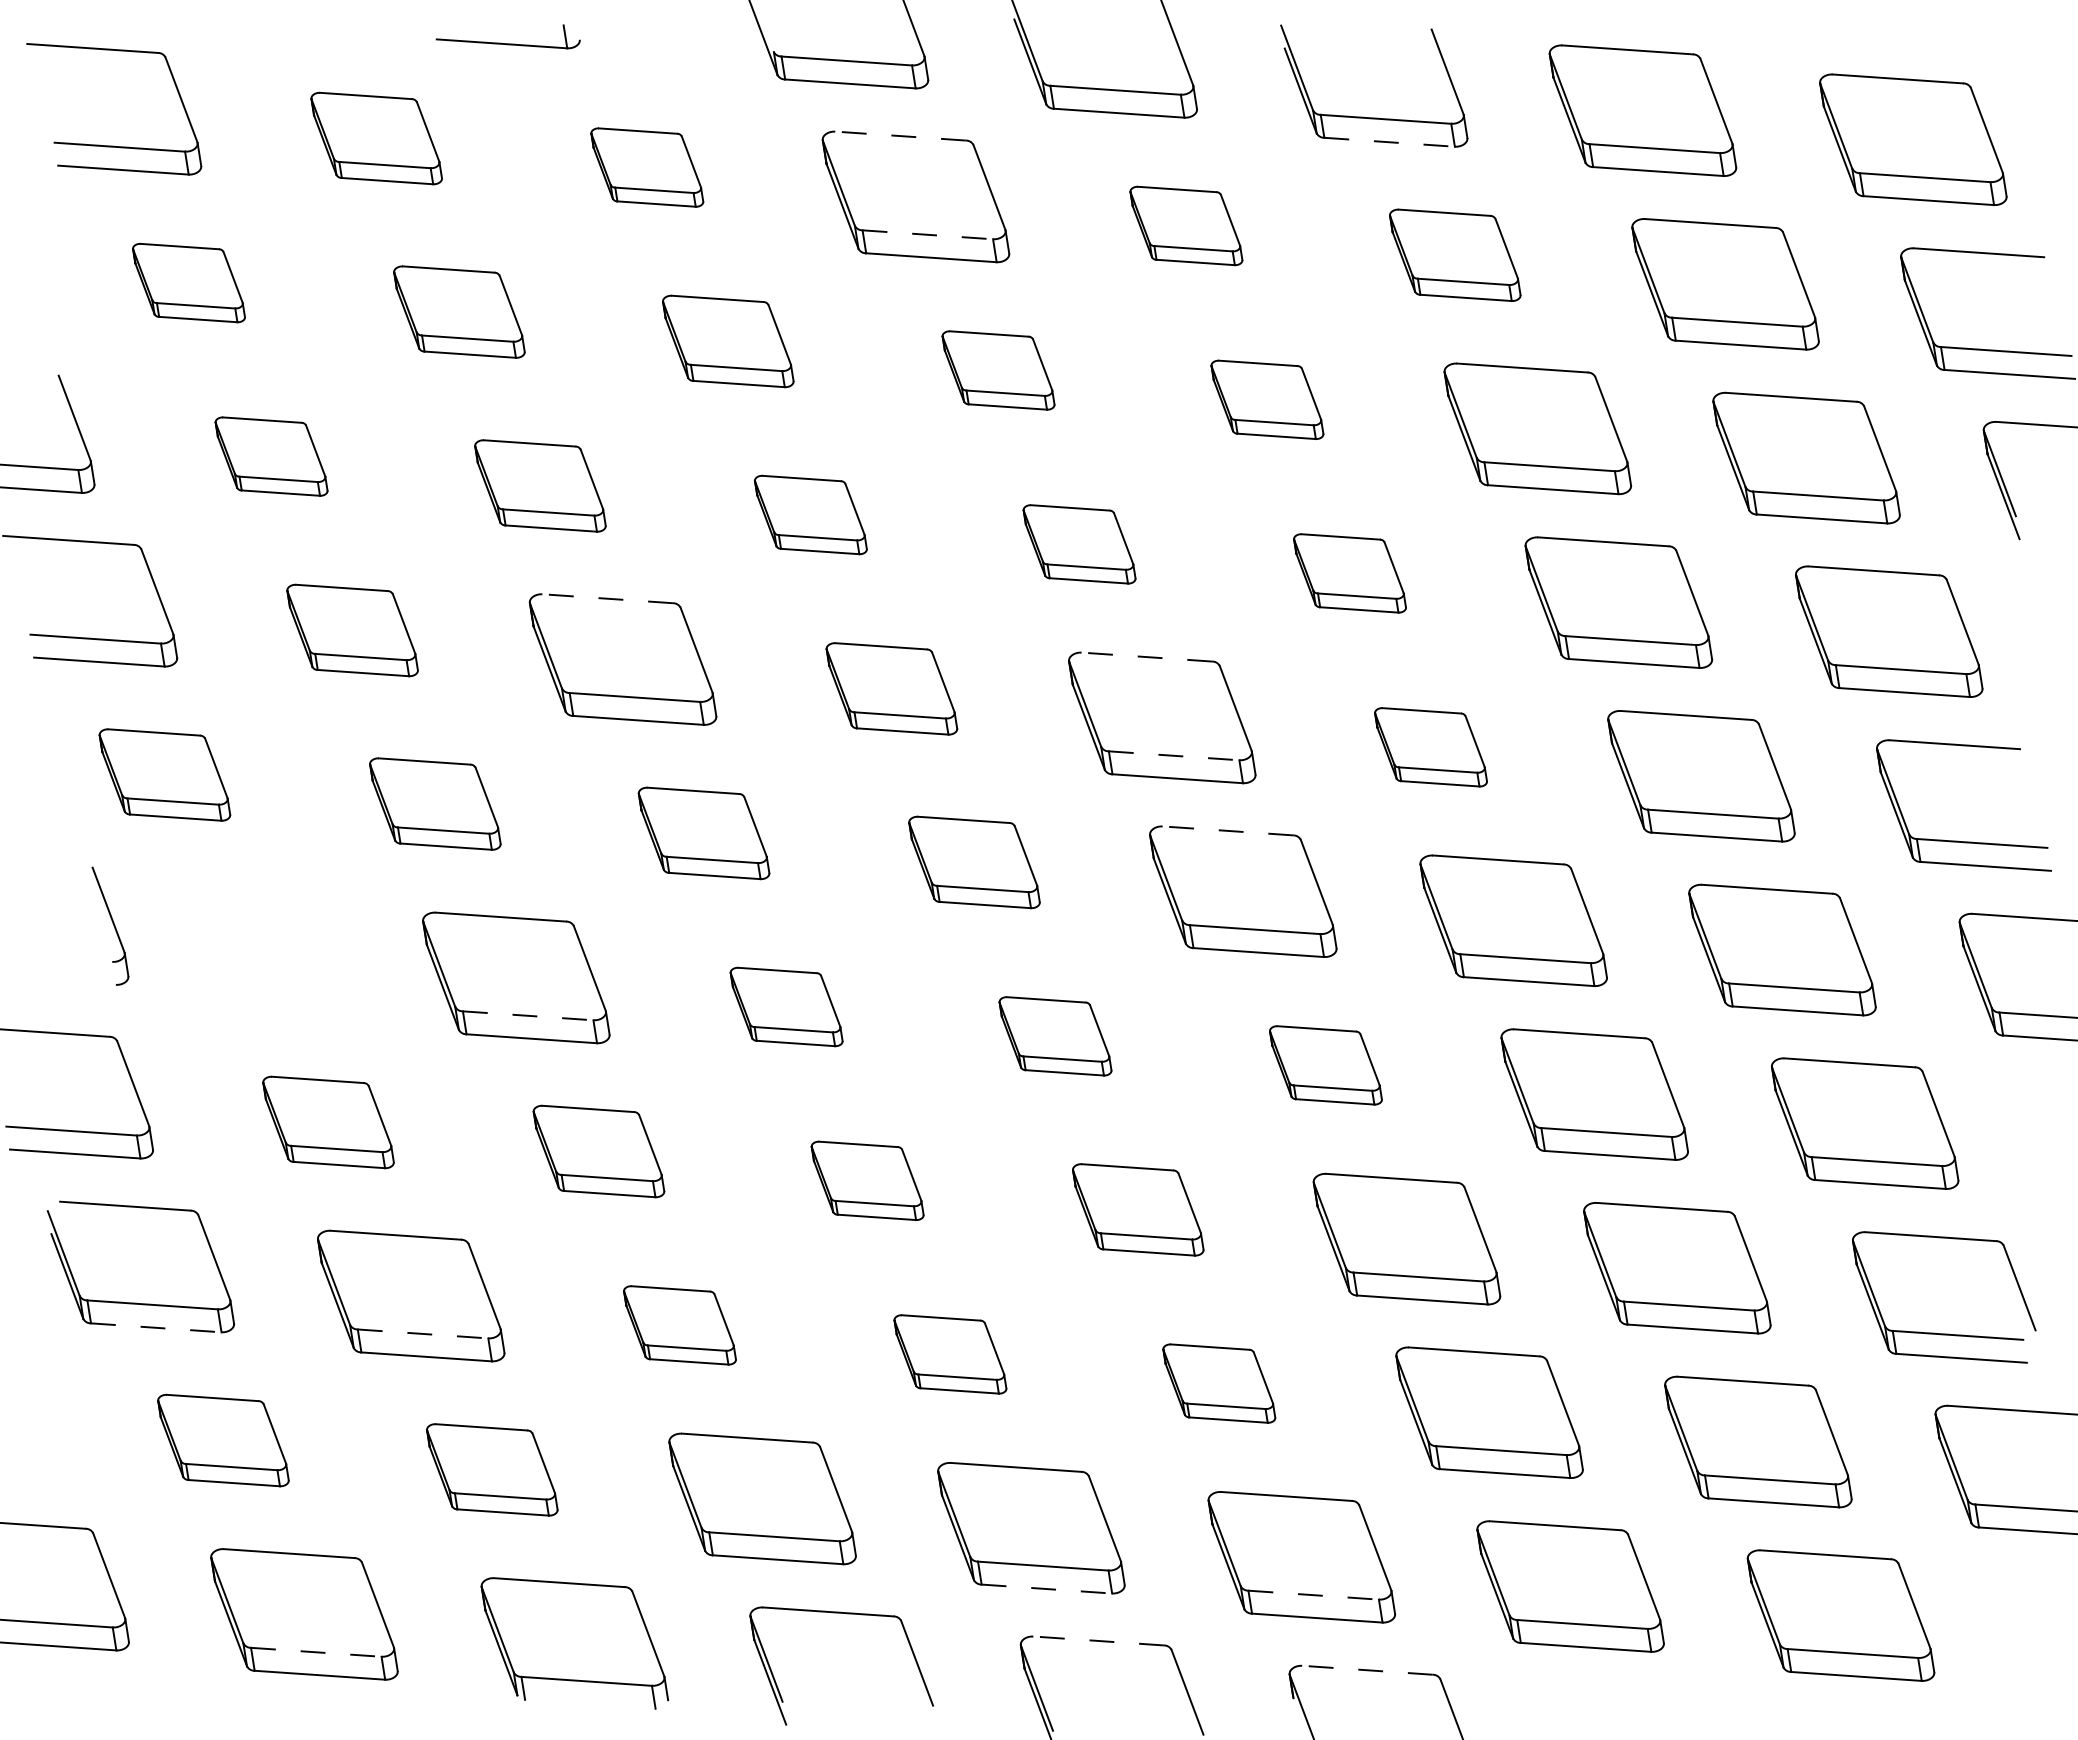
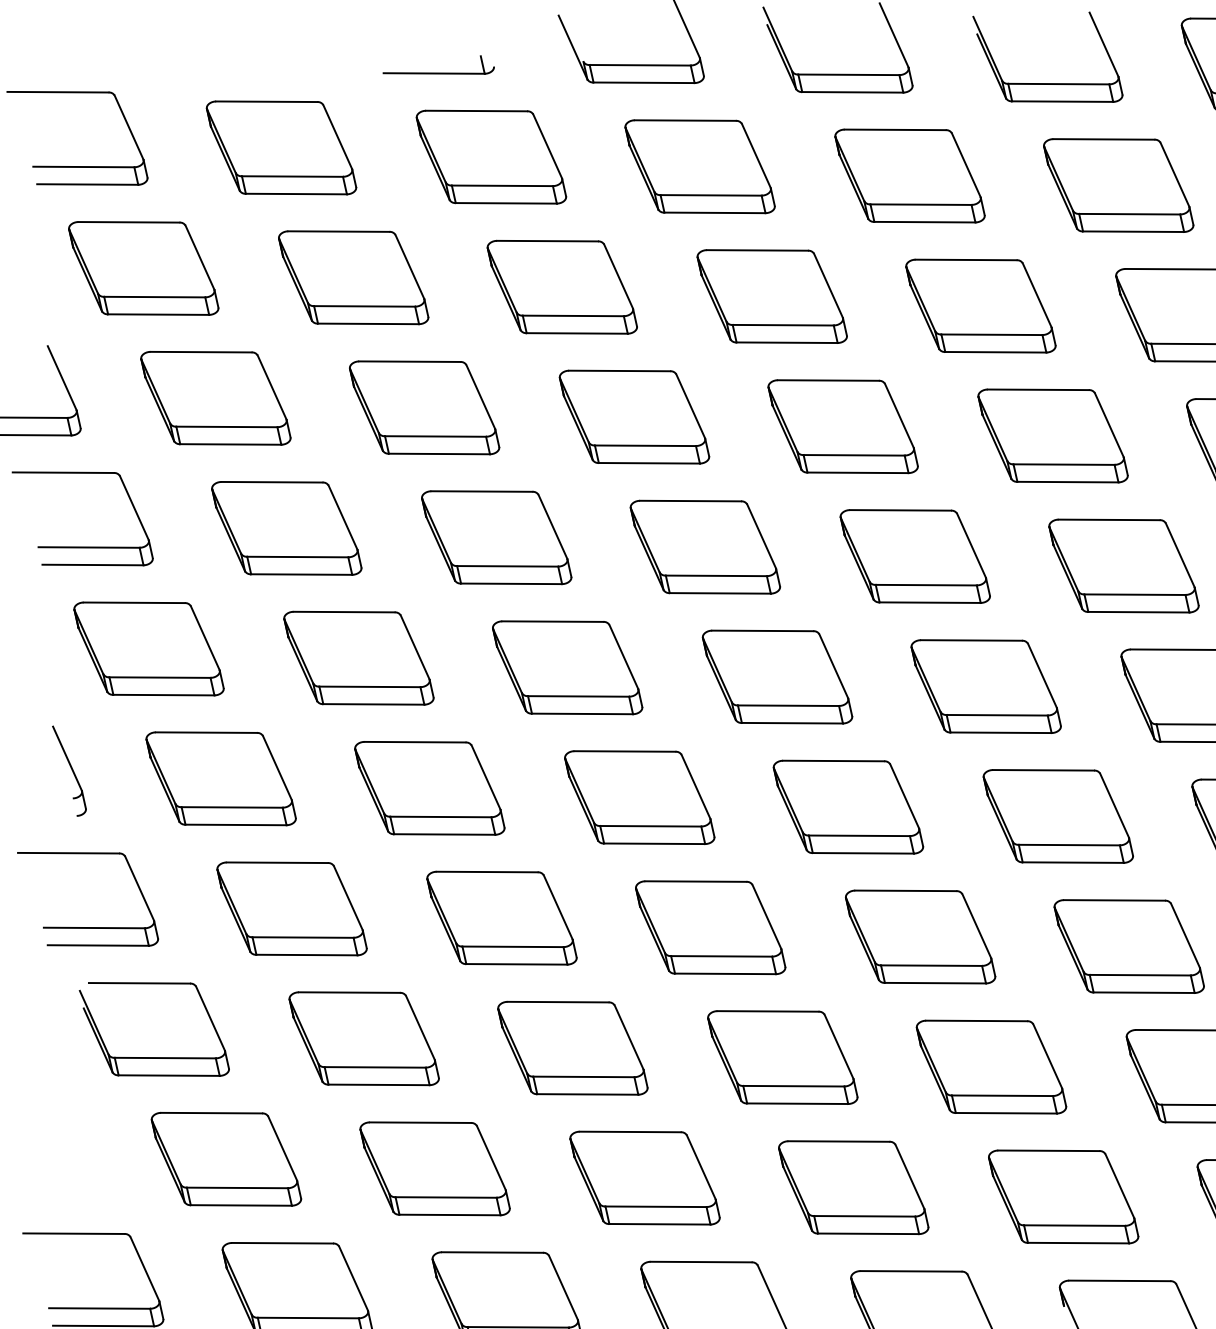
part: (507, 43) -> (438, 72), moved
line: (900, 136) -> (685, 120), dashed -> solid
part: (376, 138) -> (281, 147), size x1.43
line: (1390, 142) -> (1063, 101), dashed -> solid
part: (647, 167) -> (491, 157), size x1.67
part: (1186, 225) -> (910, 175), size x1.67
line: (928, 234) -> (711, 195), dashed -> solid
part: (1455, 255) -> (1118, 185), size x1.43
part: (188, 282) -> (143, 268), size x1.67
part: (459, 311) -> (353, 277), size x1.43
part: (728, 341) -> (562, 287), size x1.43
part: (998, 370) -> (772, 296), size x1.67
part: (1267, 399) -> (981, 305), size x1.67
part: (271, 456) -> (215, 398), size x1.67
part: (540, 485) -> (424, 407), size x1.43
part: (810, 514) -> (634, 416), size x1.67
part: (1079, 544) -> (843, 426), size x1.67
part: (1349, 573) -> (1052, 436), size x1.67
line: (607, 598) -> (481, 491), dashed -> solid
part: (352, 630) -> (286, 528), size x1.43
line: (1146, 657) -> (900, 510), dashed -> solid
part: (891, 688) -> (705, 546), size x1.43
part: (1430, 747) -> (1123, 566), size x1.67
line: (1174, 755) -> (926, 584), dashed -> solid
part: (164, 774) -> (148, 648), size x1.43
part: (435, 803) -> (359, 657), size x1.43
line: (1227, 830) -> (971, 640), dashed -> solid
part: (703, 833) -> (567, 667), size x1.43
part: (974, 862) -> (777, 677), size x1.43
part: (110, 925) -> (69, 770), moved
part: (247, 948) -> (221, 778), added
part: (786, 1006) -> (639, 797), size x1.67
line: (528, 1015) -> (441, 816), dashed -> solid
part: (1055, 1036) -> (848, 807), size x1.67
part: (1325, 1065) -> (1058, 816), size x1.67
part: (328, 1122) -> (292, 908), size x1.43
part: (598, 1151) -> (501, 918), size x1.43
part: (867, 1180) -> (710, 927), size x1.67
part: (1138, 1209) -> (920, 936), size x1.43
part: (679, 1325) -> (572, 1048), size x1.67
line: (156, 1327) -> (169, 1075), dashed -> solid
line: (423, 1333) -> (375, 1067), dashed -> solid
part: (950, 1354) -> (782, 1057), size x1.67
part: (1219, 1383) -> (991, 1066), size x1.67
part: (223, 1440) -> (226, 1159), size x1.43
part: (492, 1469) -> (435, 1168), size x1.43
line: (1047, 1589) -> (869, 1234), dashed -> solid
line: (1314, 1595) -> (1075, 1225), dashed -> solid
line: (1098, 1640) -> (910, 1270), dashed -> solid
line: (316, 1652) -> (308, 1318), dashed -> solid
line: (1366, 1670) -> (1118, 1281), dashed -> solid

